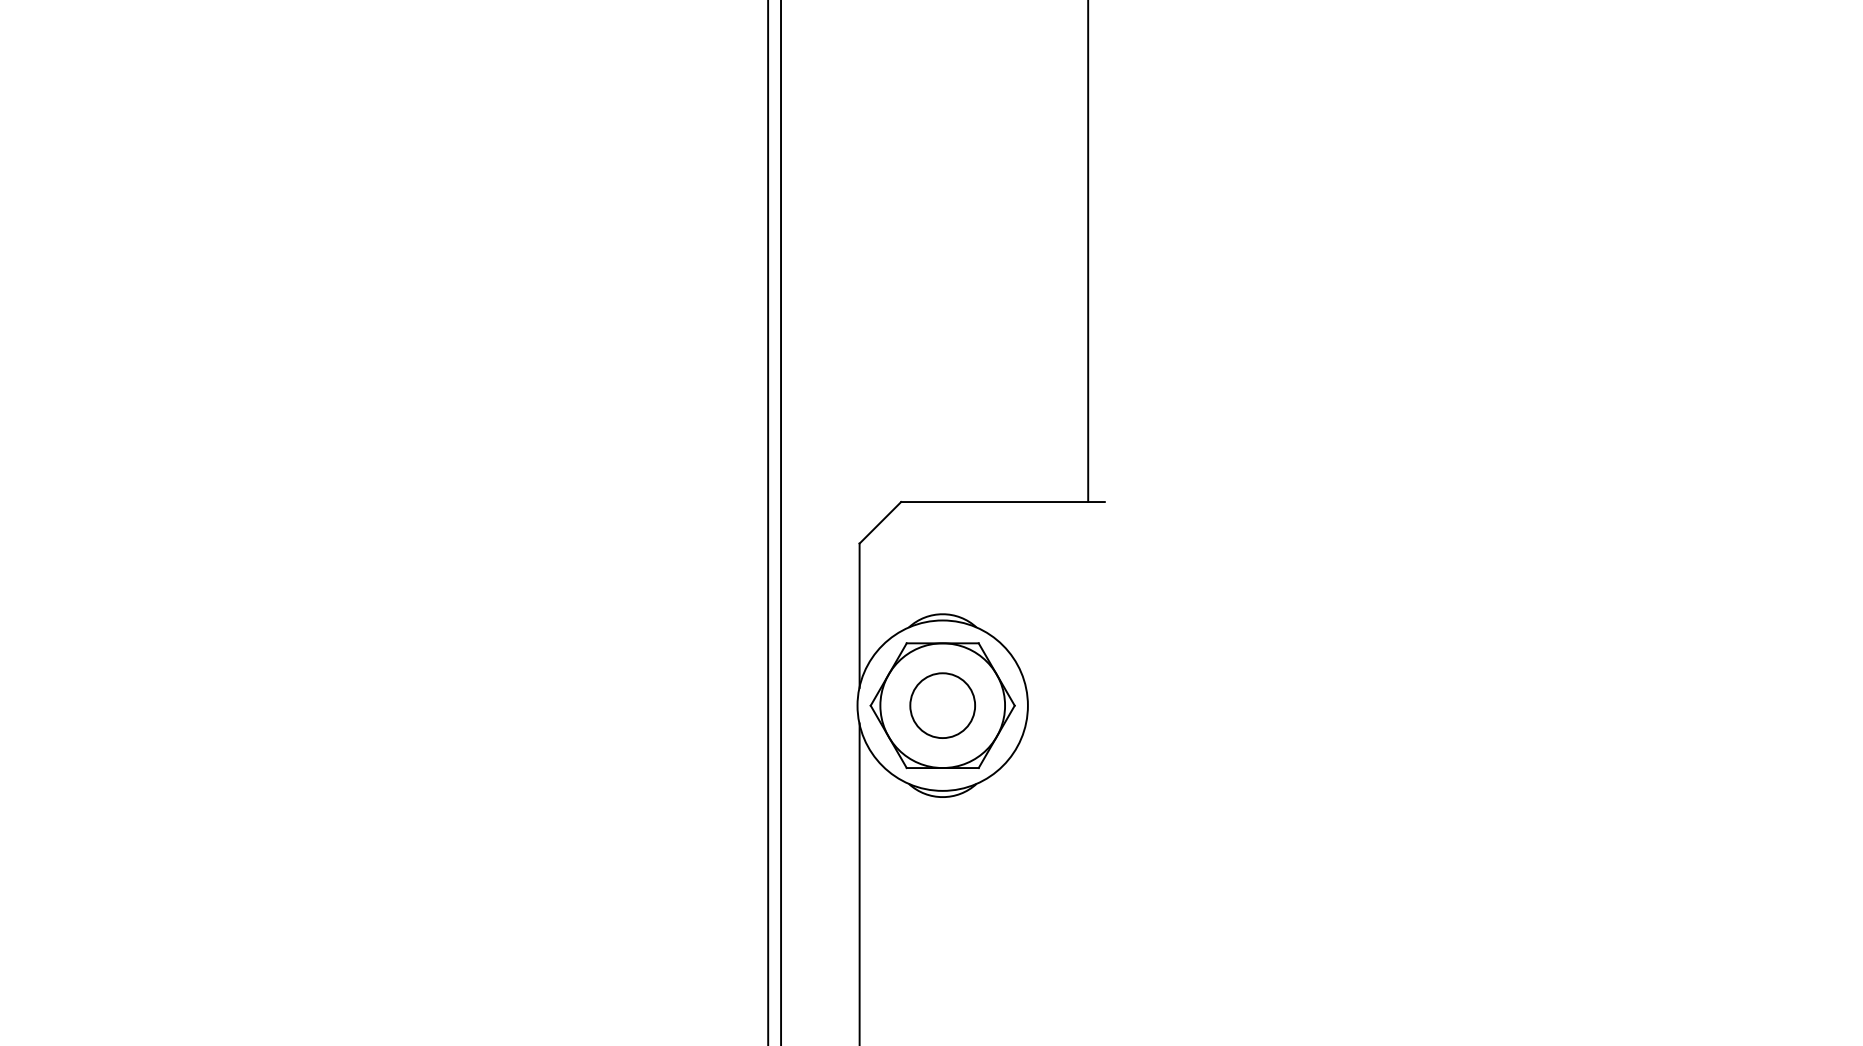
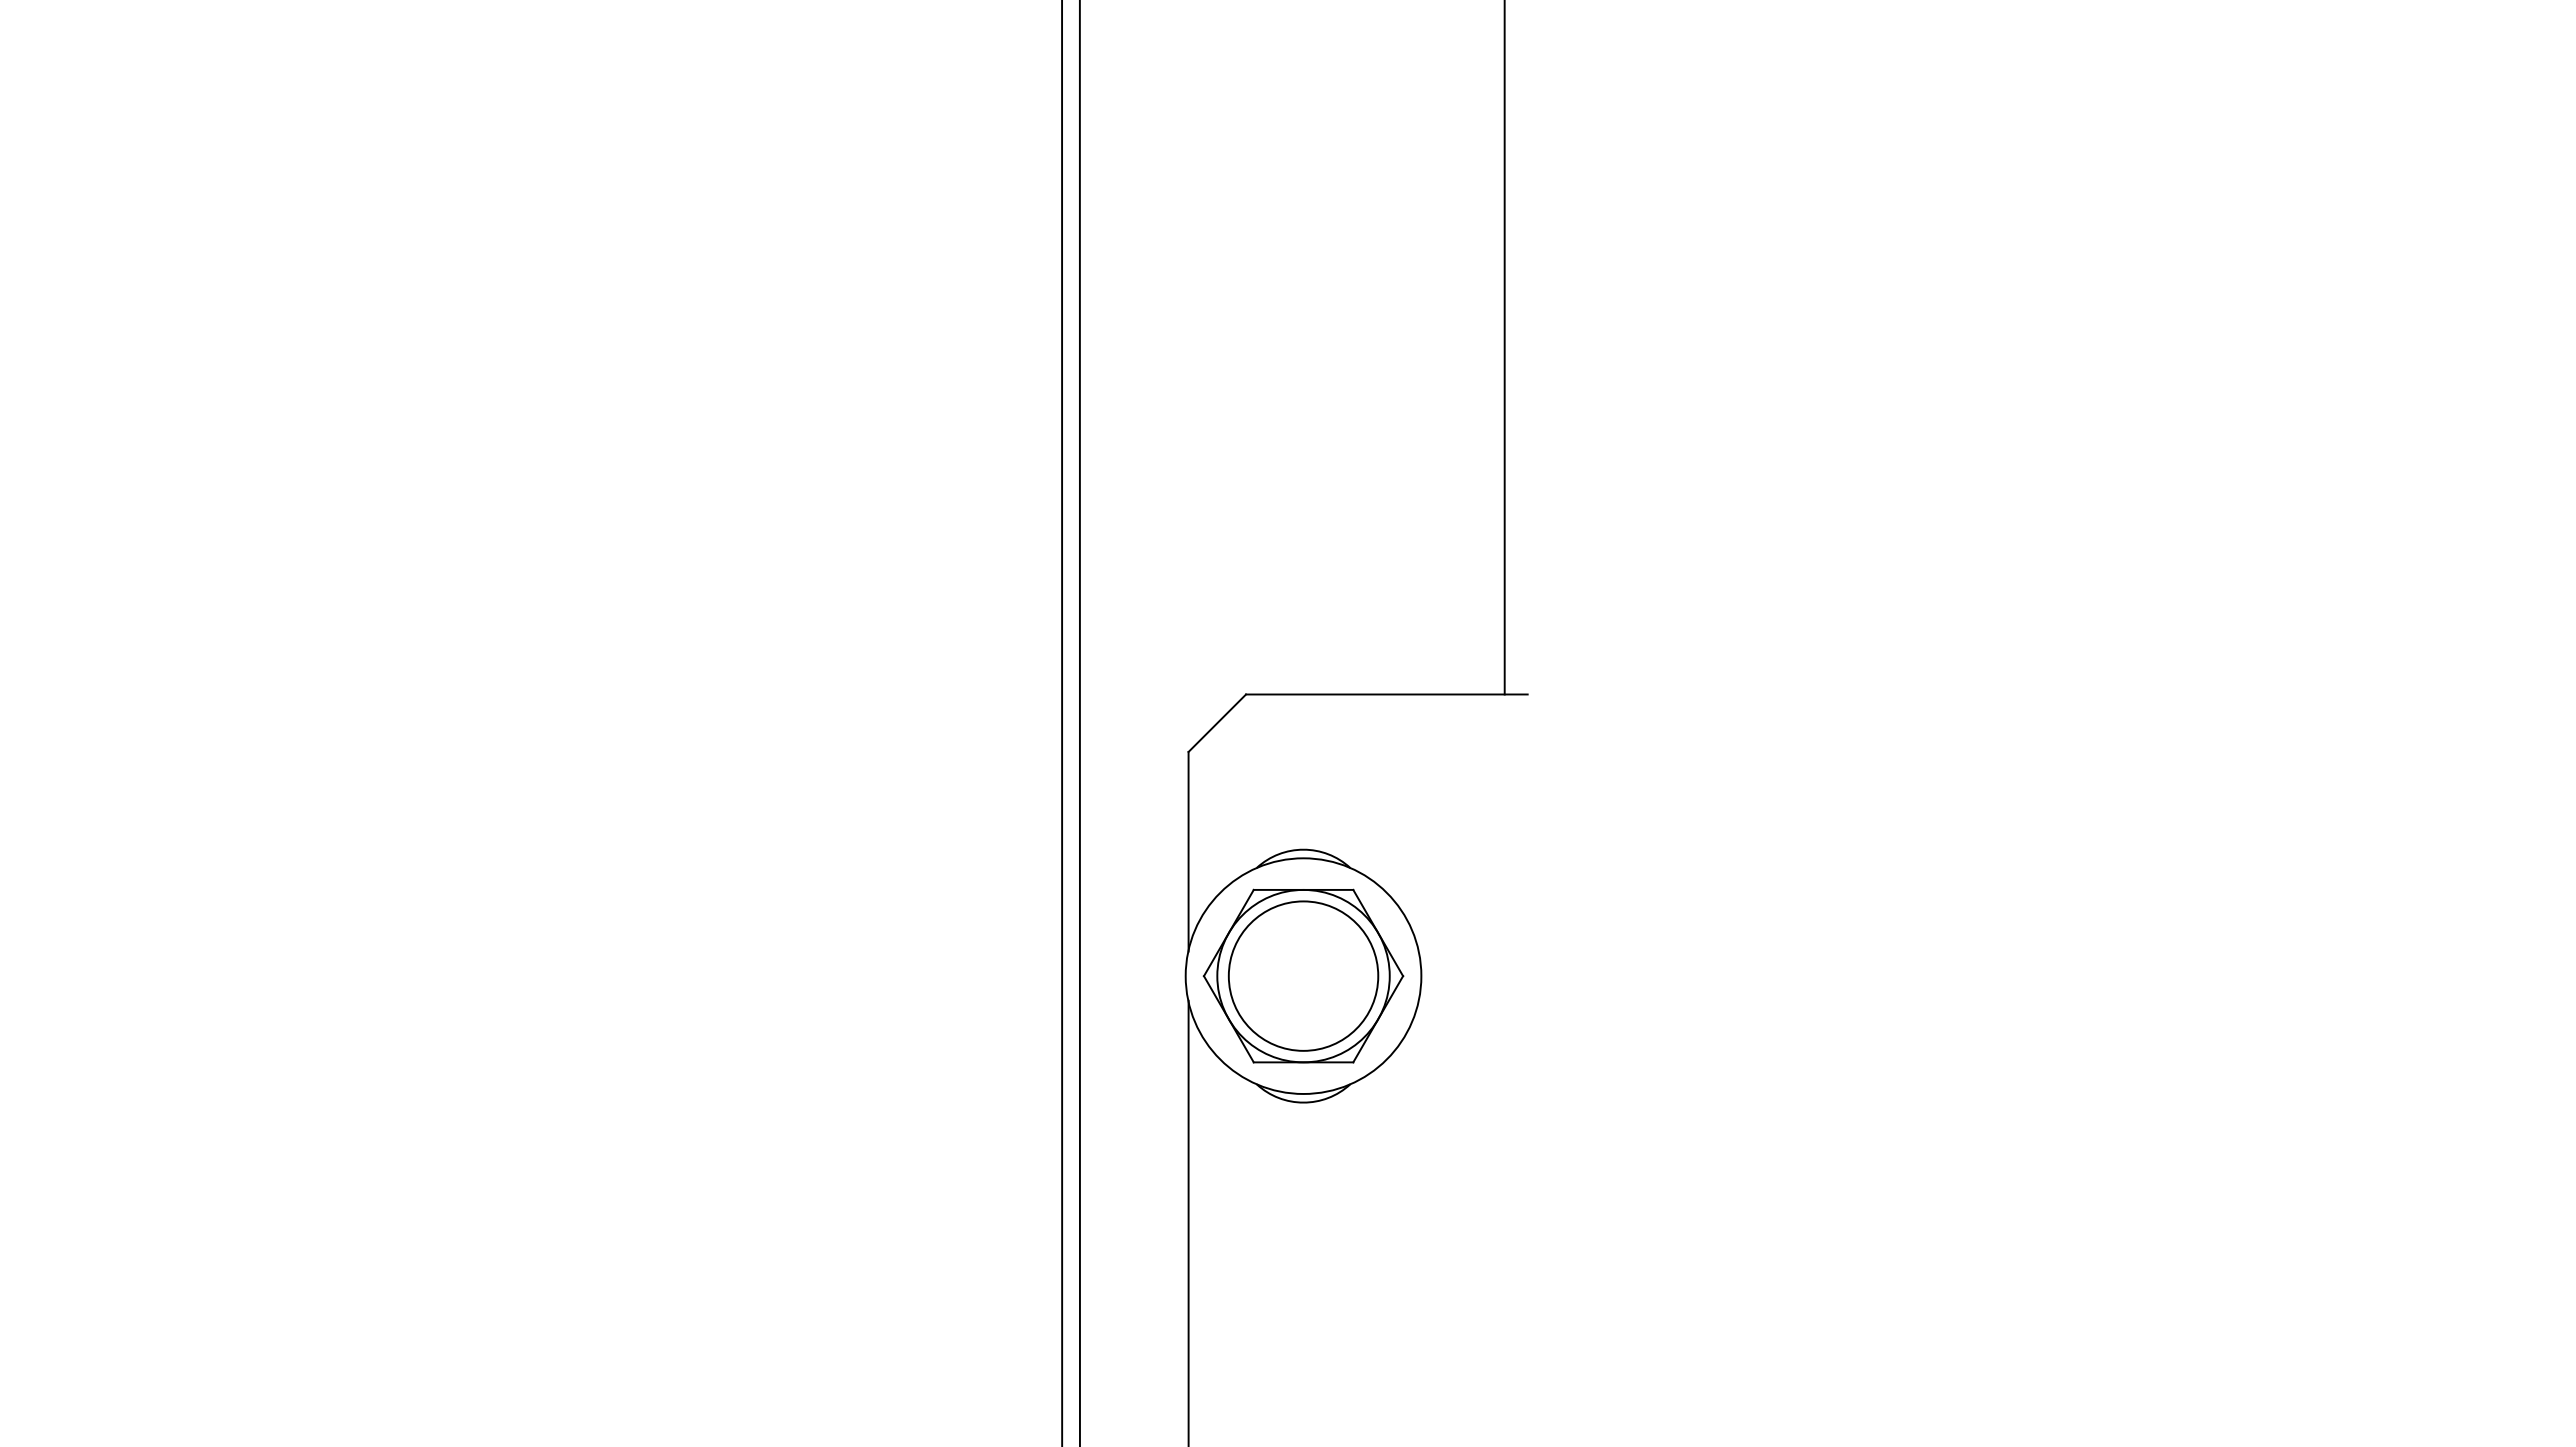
circle: (942, 705) -> (1303, 975), size x1.67

